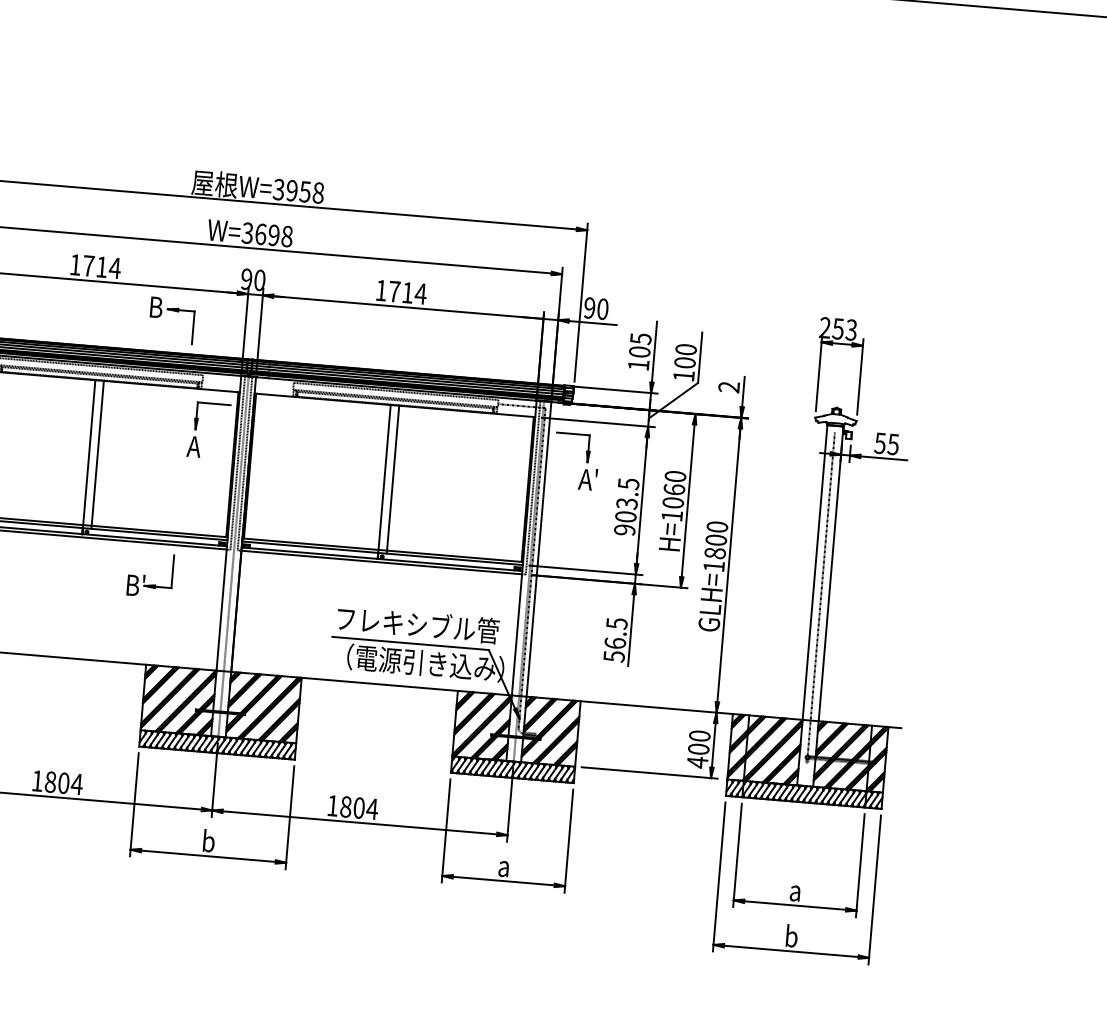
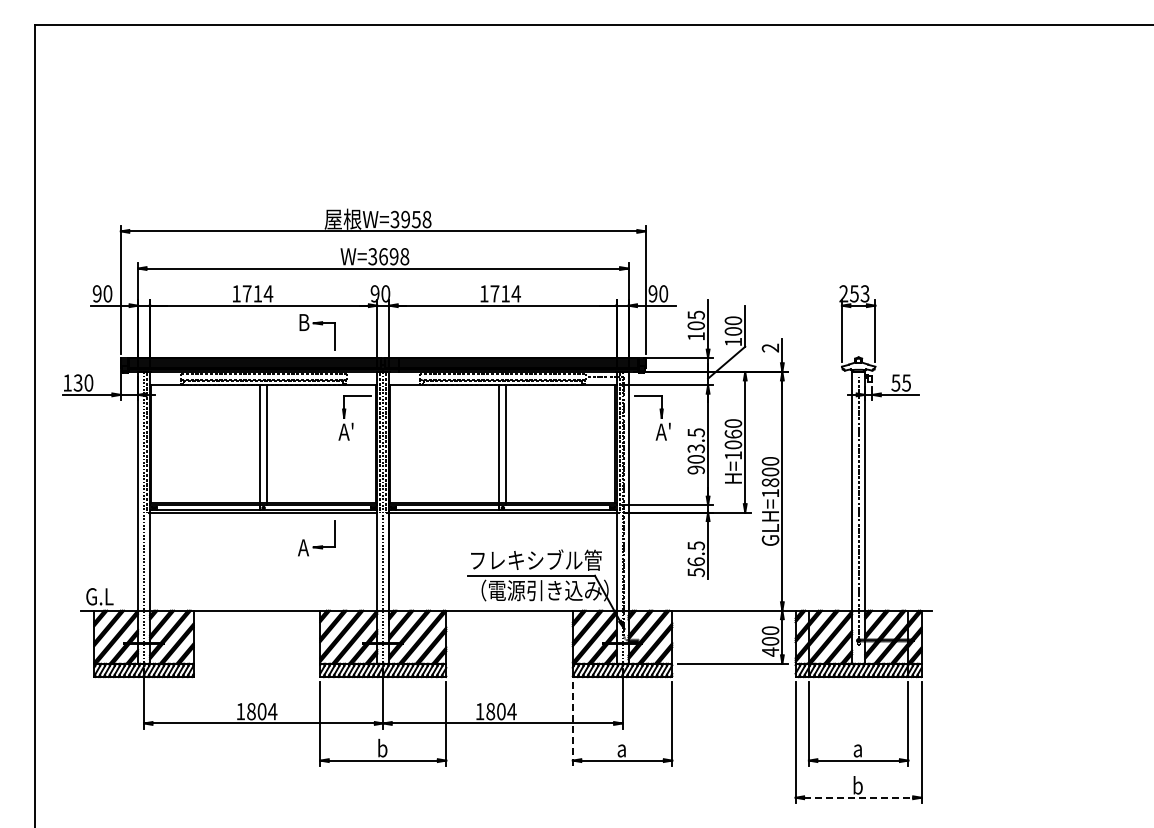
text: (205, 439) -> (352, 425), A -> A'
text: (134, 585) -> (305, 547), B' -> A
line: (445, 831) -> (572, 724), solid -> dashed
line: (791, 951) -> (858, 797), solid -> dashed

